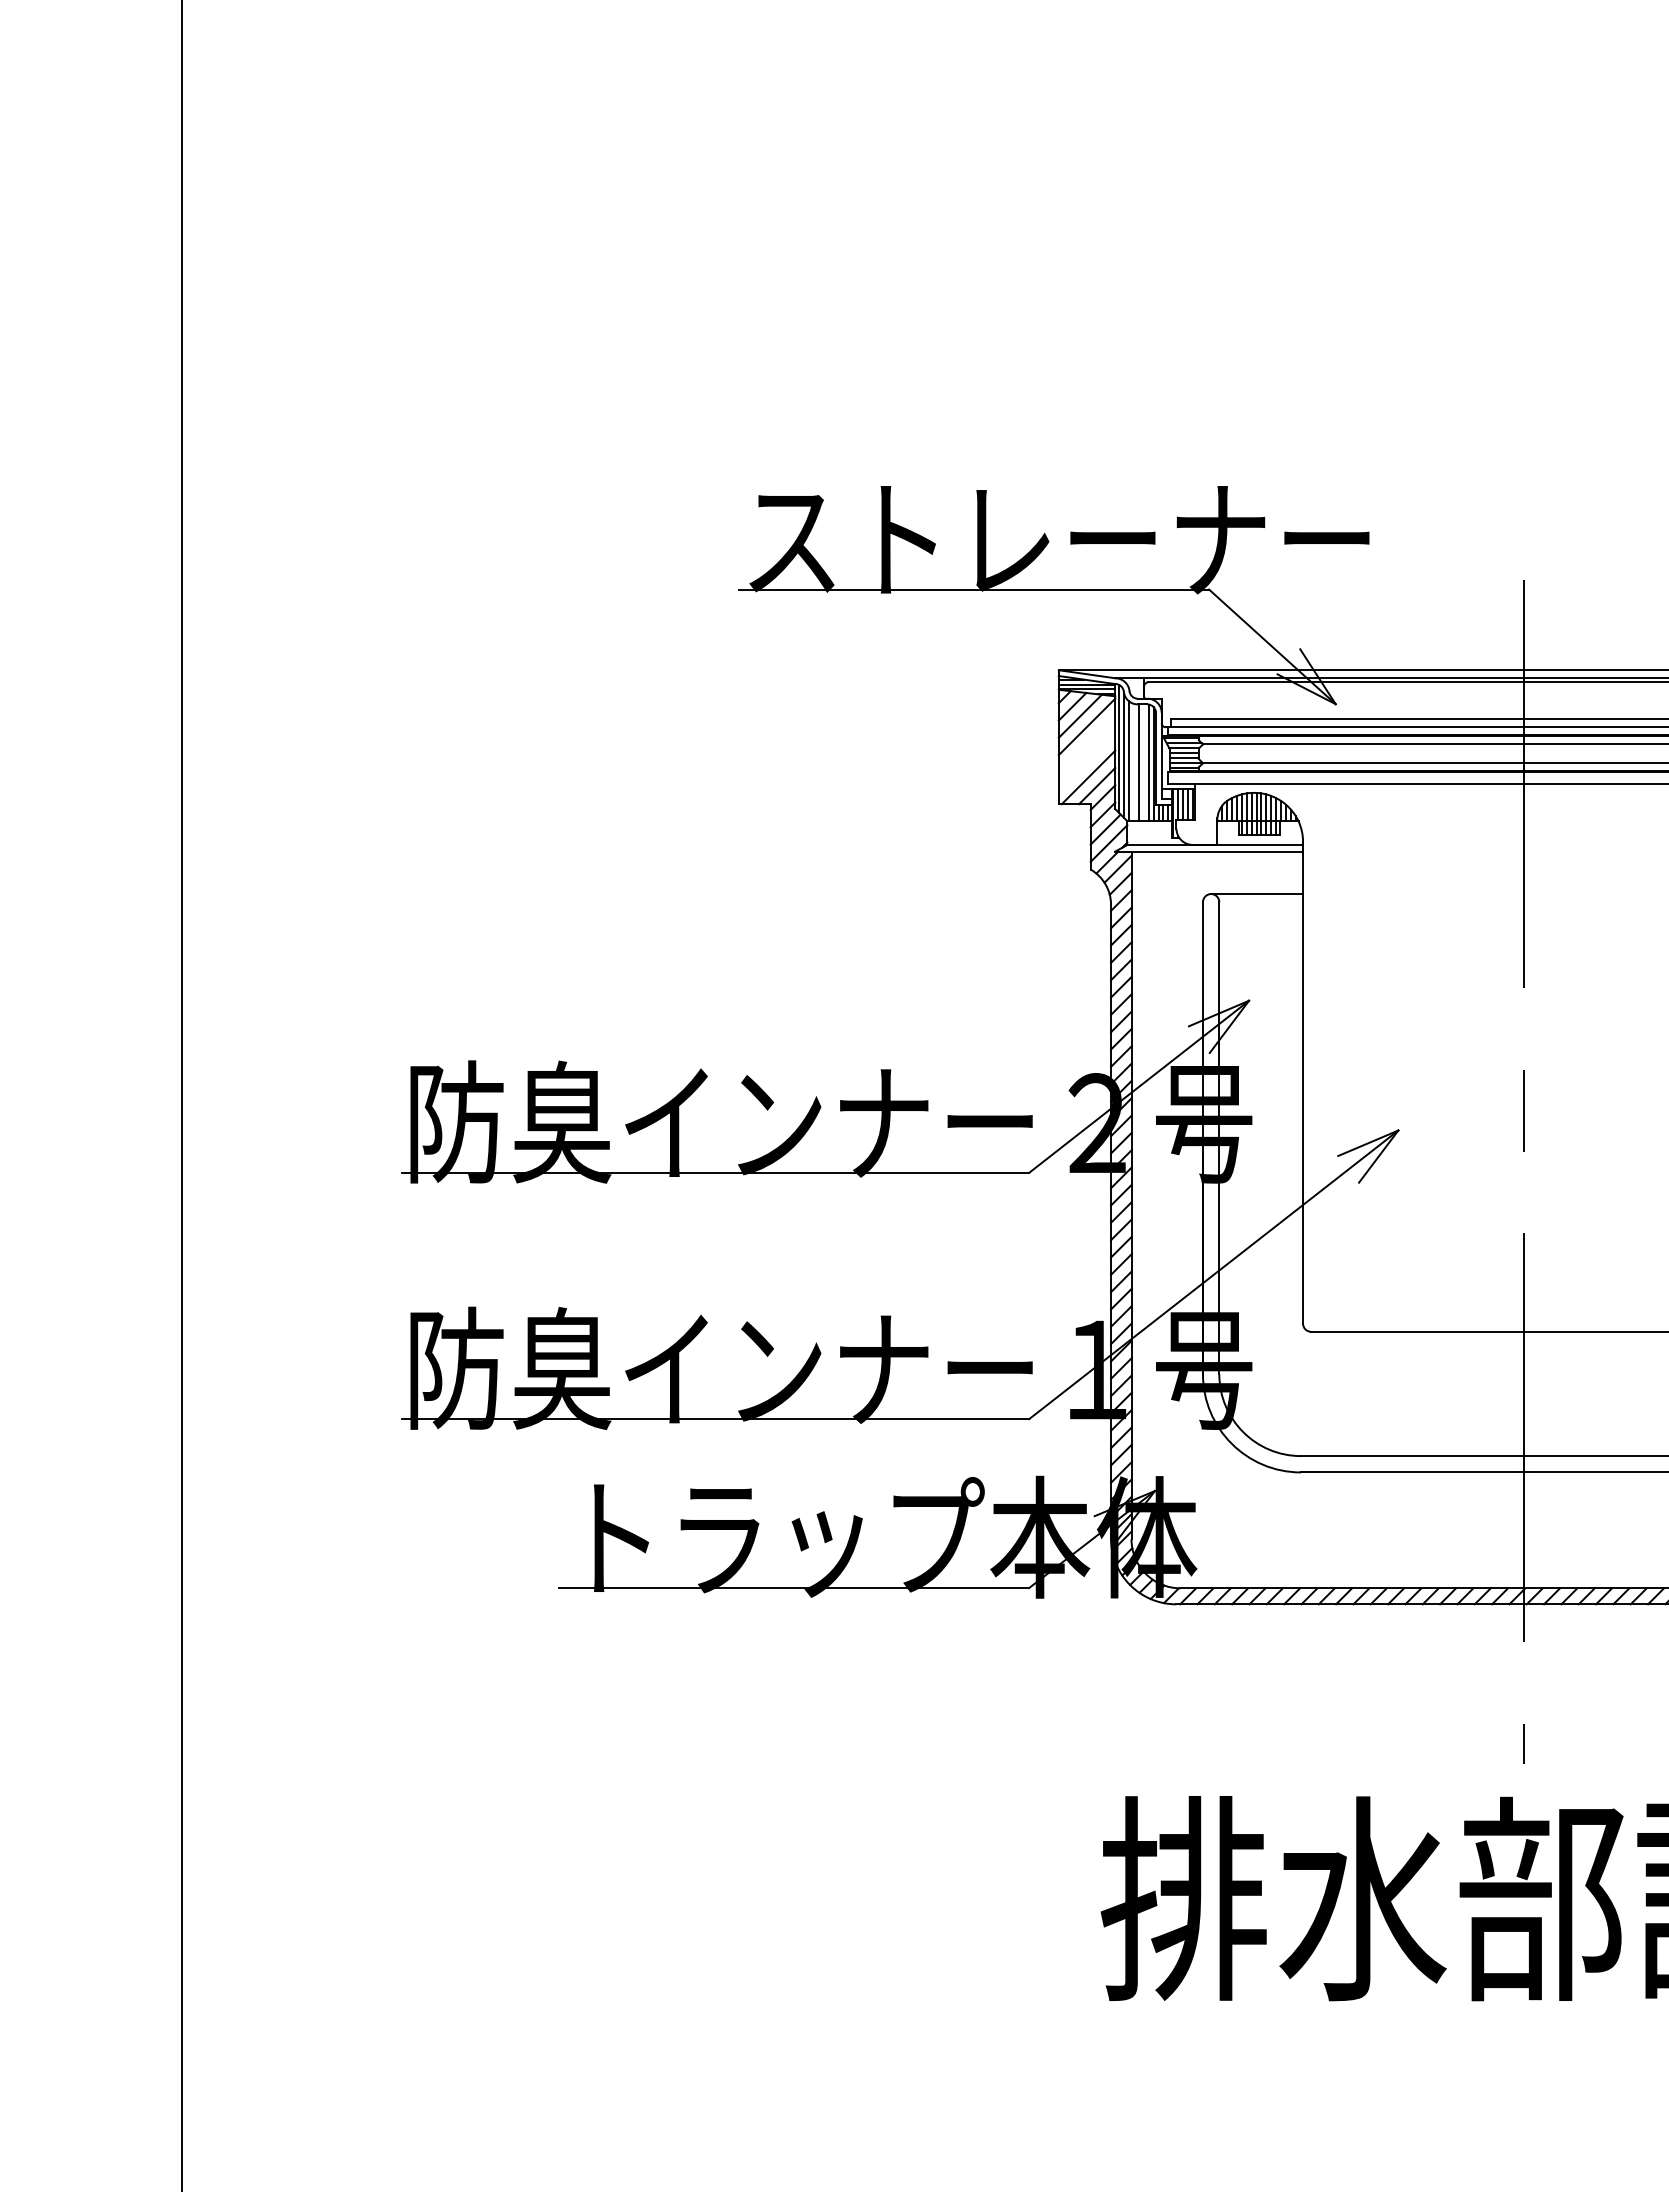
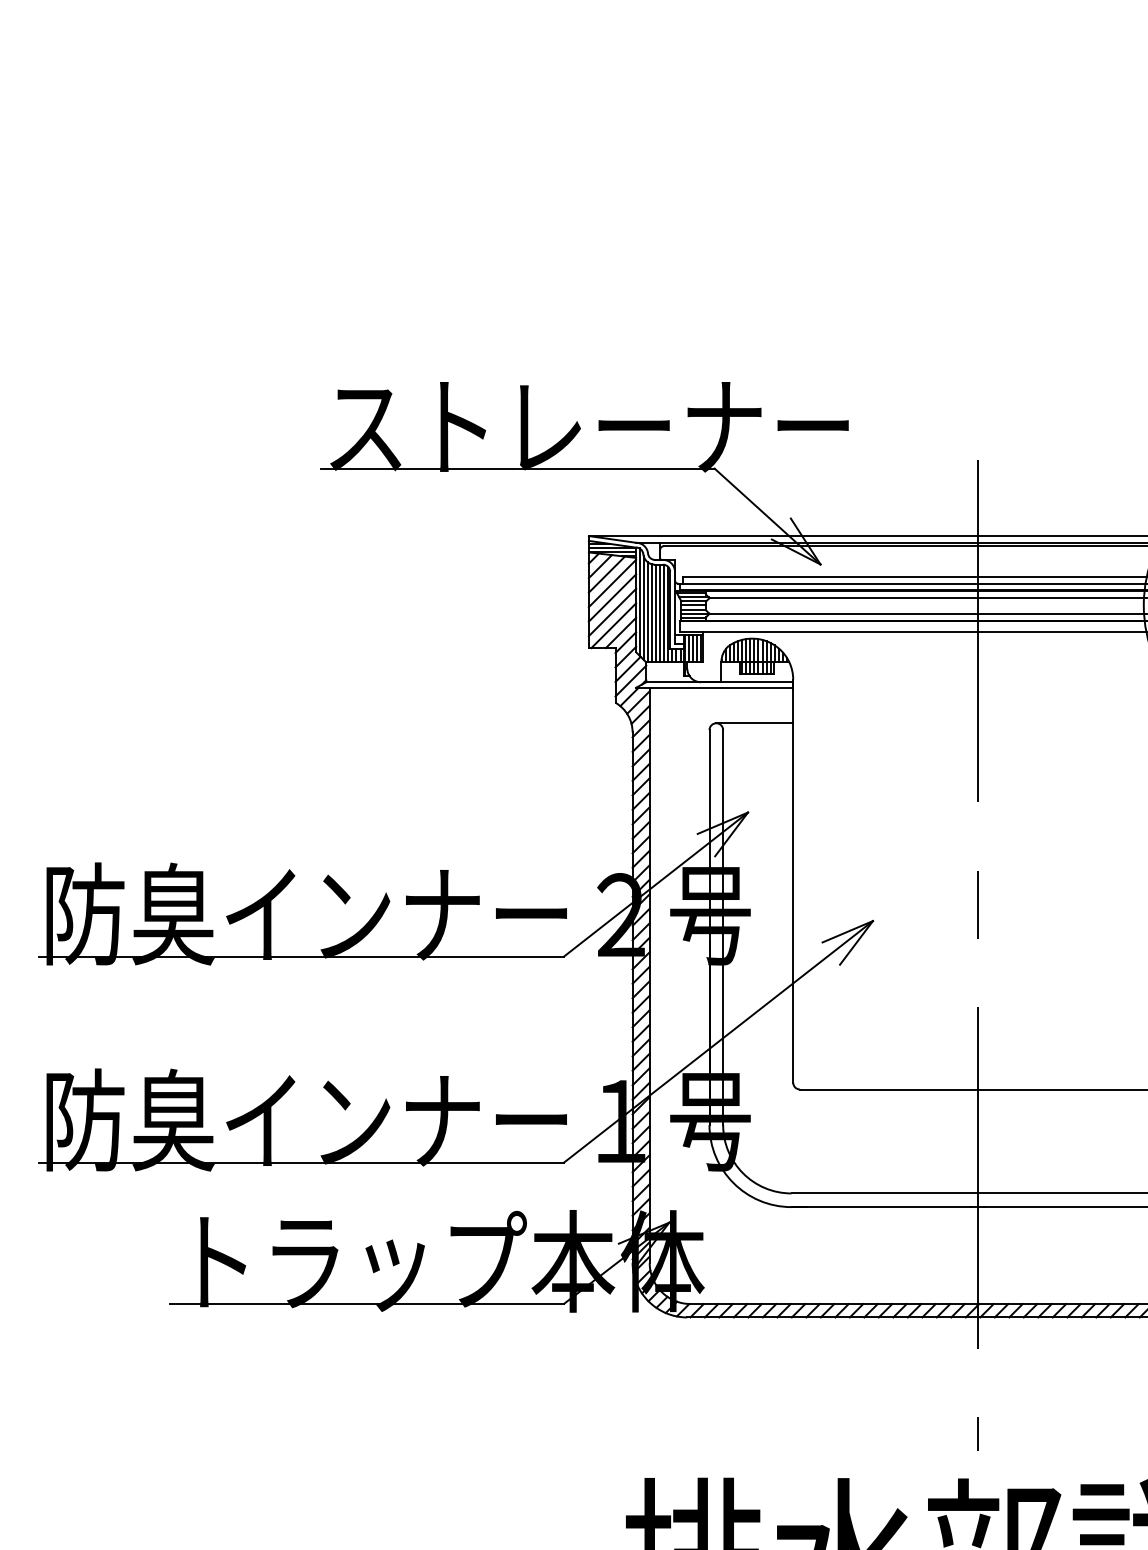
line: (1086, 743) -> (612, 597), added
line: (1086, 761) -> (612, 612), added
line: (1134, 762) -> (652, 613), added
line: (1143, 762) -> (659, 613), added

